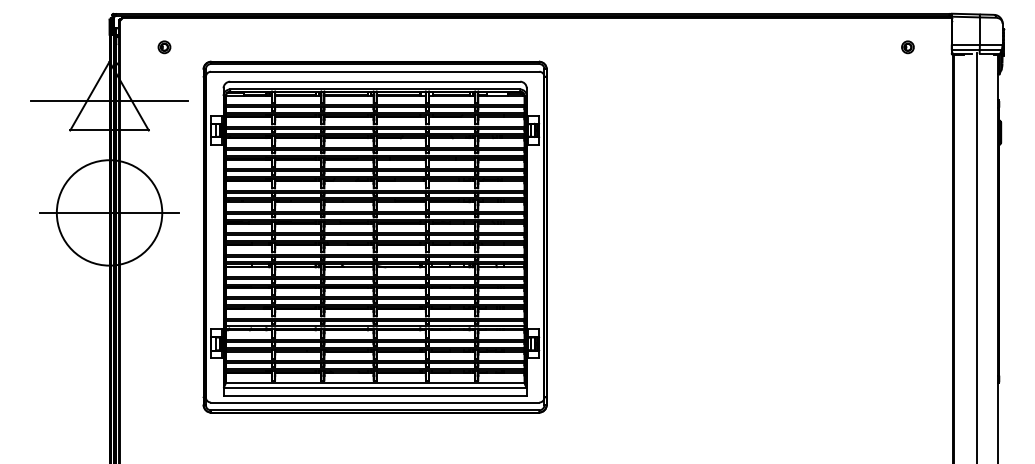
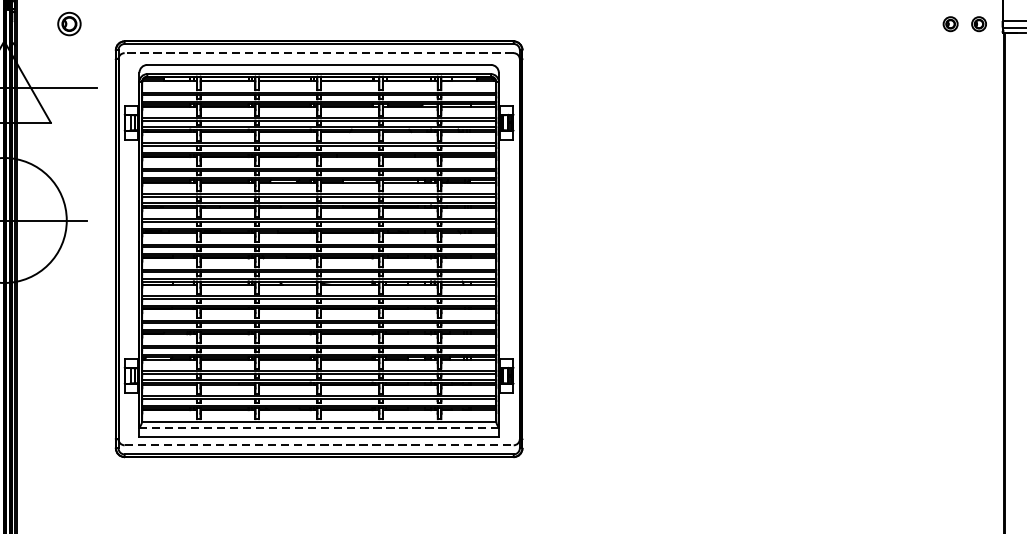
part: (164, 47) -> (69, 24), size x1.6
part: (931, 47) -> (978, 24), added
line: (374, 71) -> (318, 52), solid -> dashed
line: (375, 387) -> (319, 427), solid -> dashed
line: (375, 402) -> (319, 445), solid -> dashed

